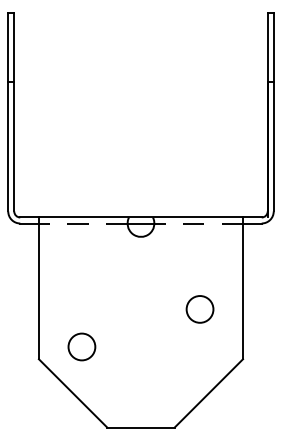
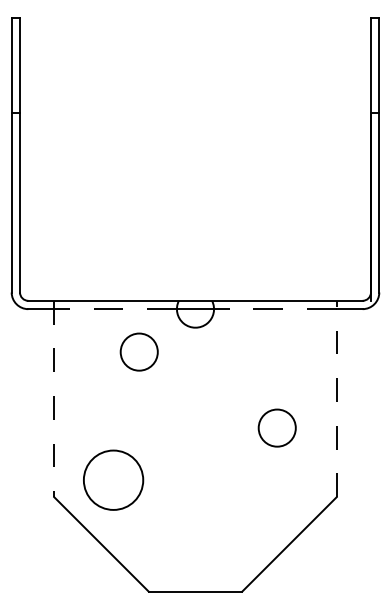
circle: (99, 254) -> (138, 351), added
line: (39, 288) -> (54, 399), solid -> dashed
line: (242, 288) -> (336, 398), solid -> dashed
circle: (81, 346) -> (113, 479), size x1.6

